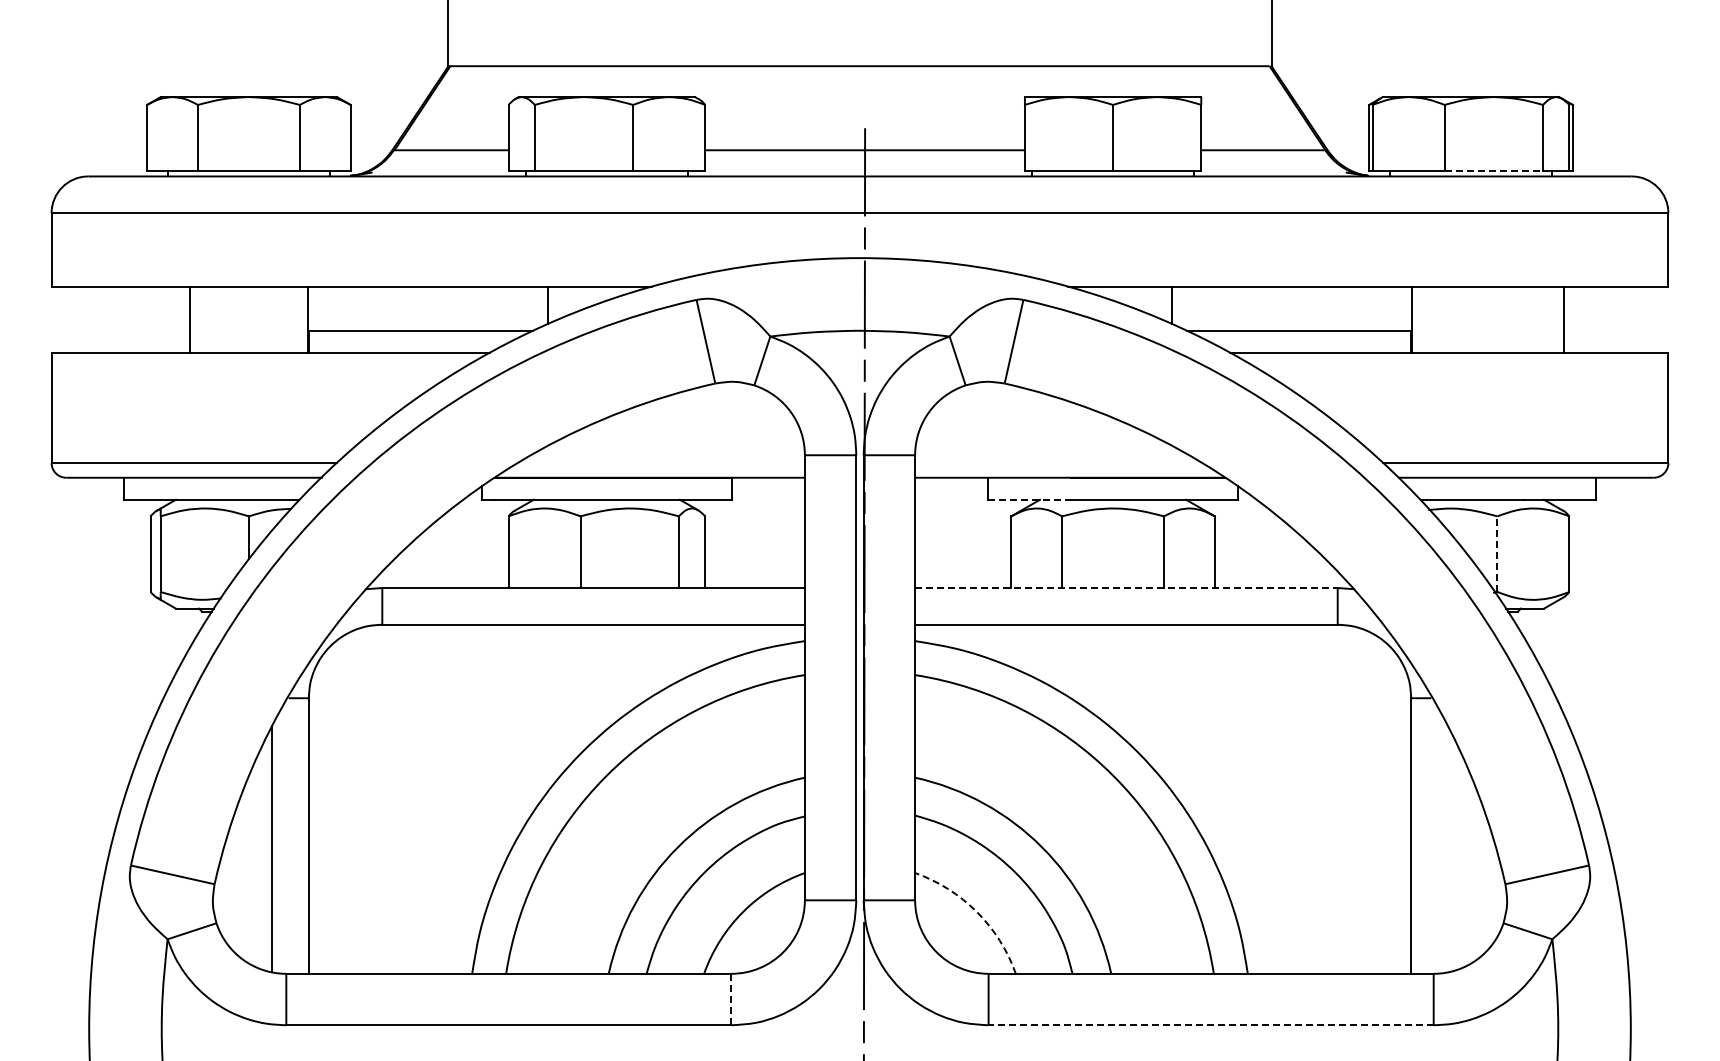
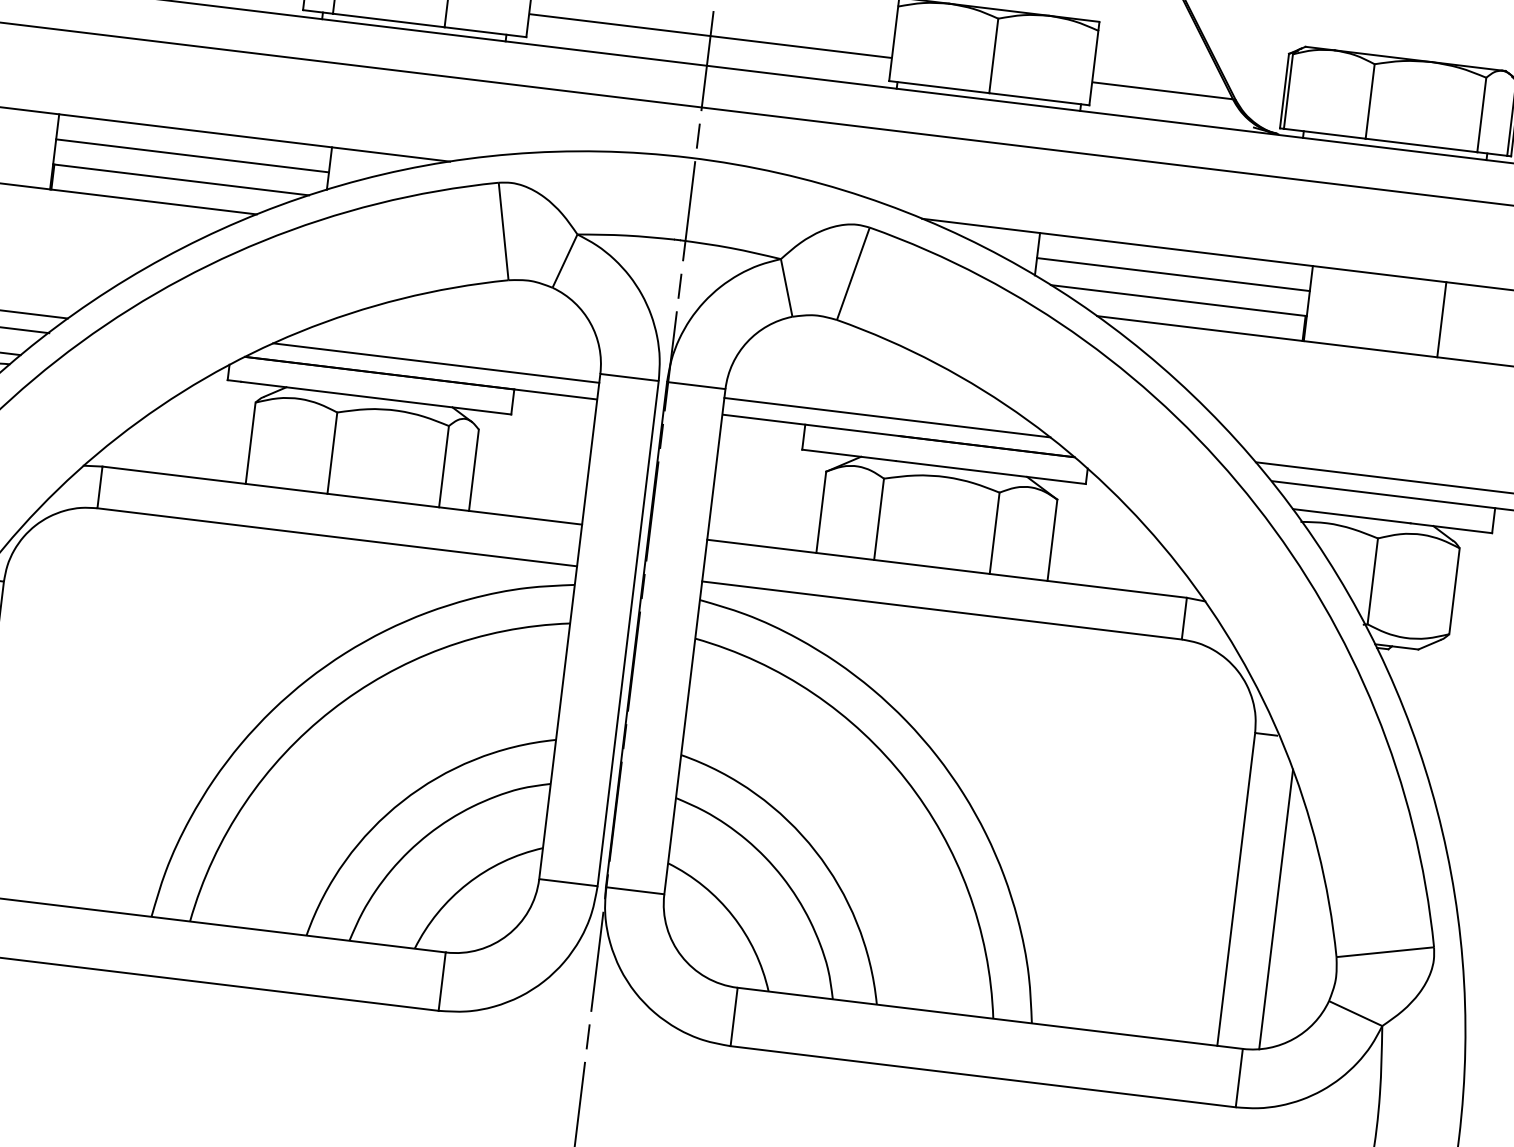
line: (1494, 170) -> (1422, 145), dashed -> solid
line: (427, 308) -> (192, 155), added
line: (1291, 308) -> (1172, 274), added
line: (1563, 319) -> (1441, 319), moved
line: (660, 463) -> (435, 363), added
line: (1058, 463) -> (887, 418), added
line: (1029, 499) -> (849, 455), dashed -> solid
line: (1497, 554) -> (1372, 581), dashed -> solid
line: (1126, 588) -> (947, 569), dashed -> solid
line: (1447, 848) -> (1275, 908), added
arc: (976, 912) -> (732, 916), dashed -> solid
line: (731, 999) -> (442, 981), dashed -> solid
line: (1211, 1025) -> (983, 1077), dashed -> solid

